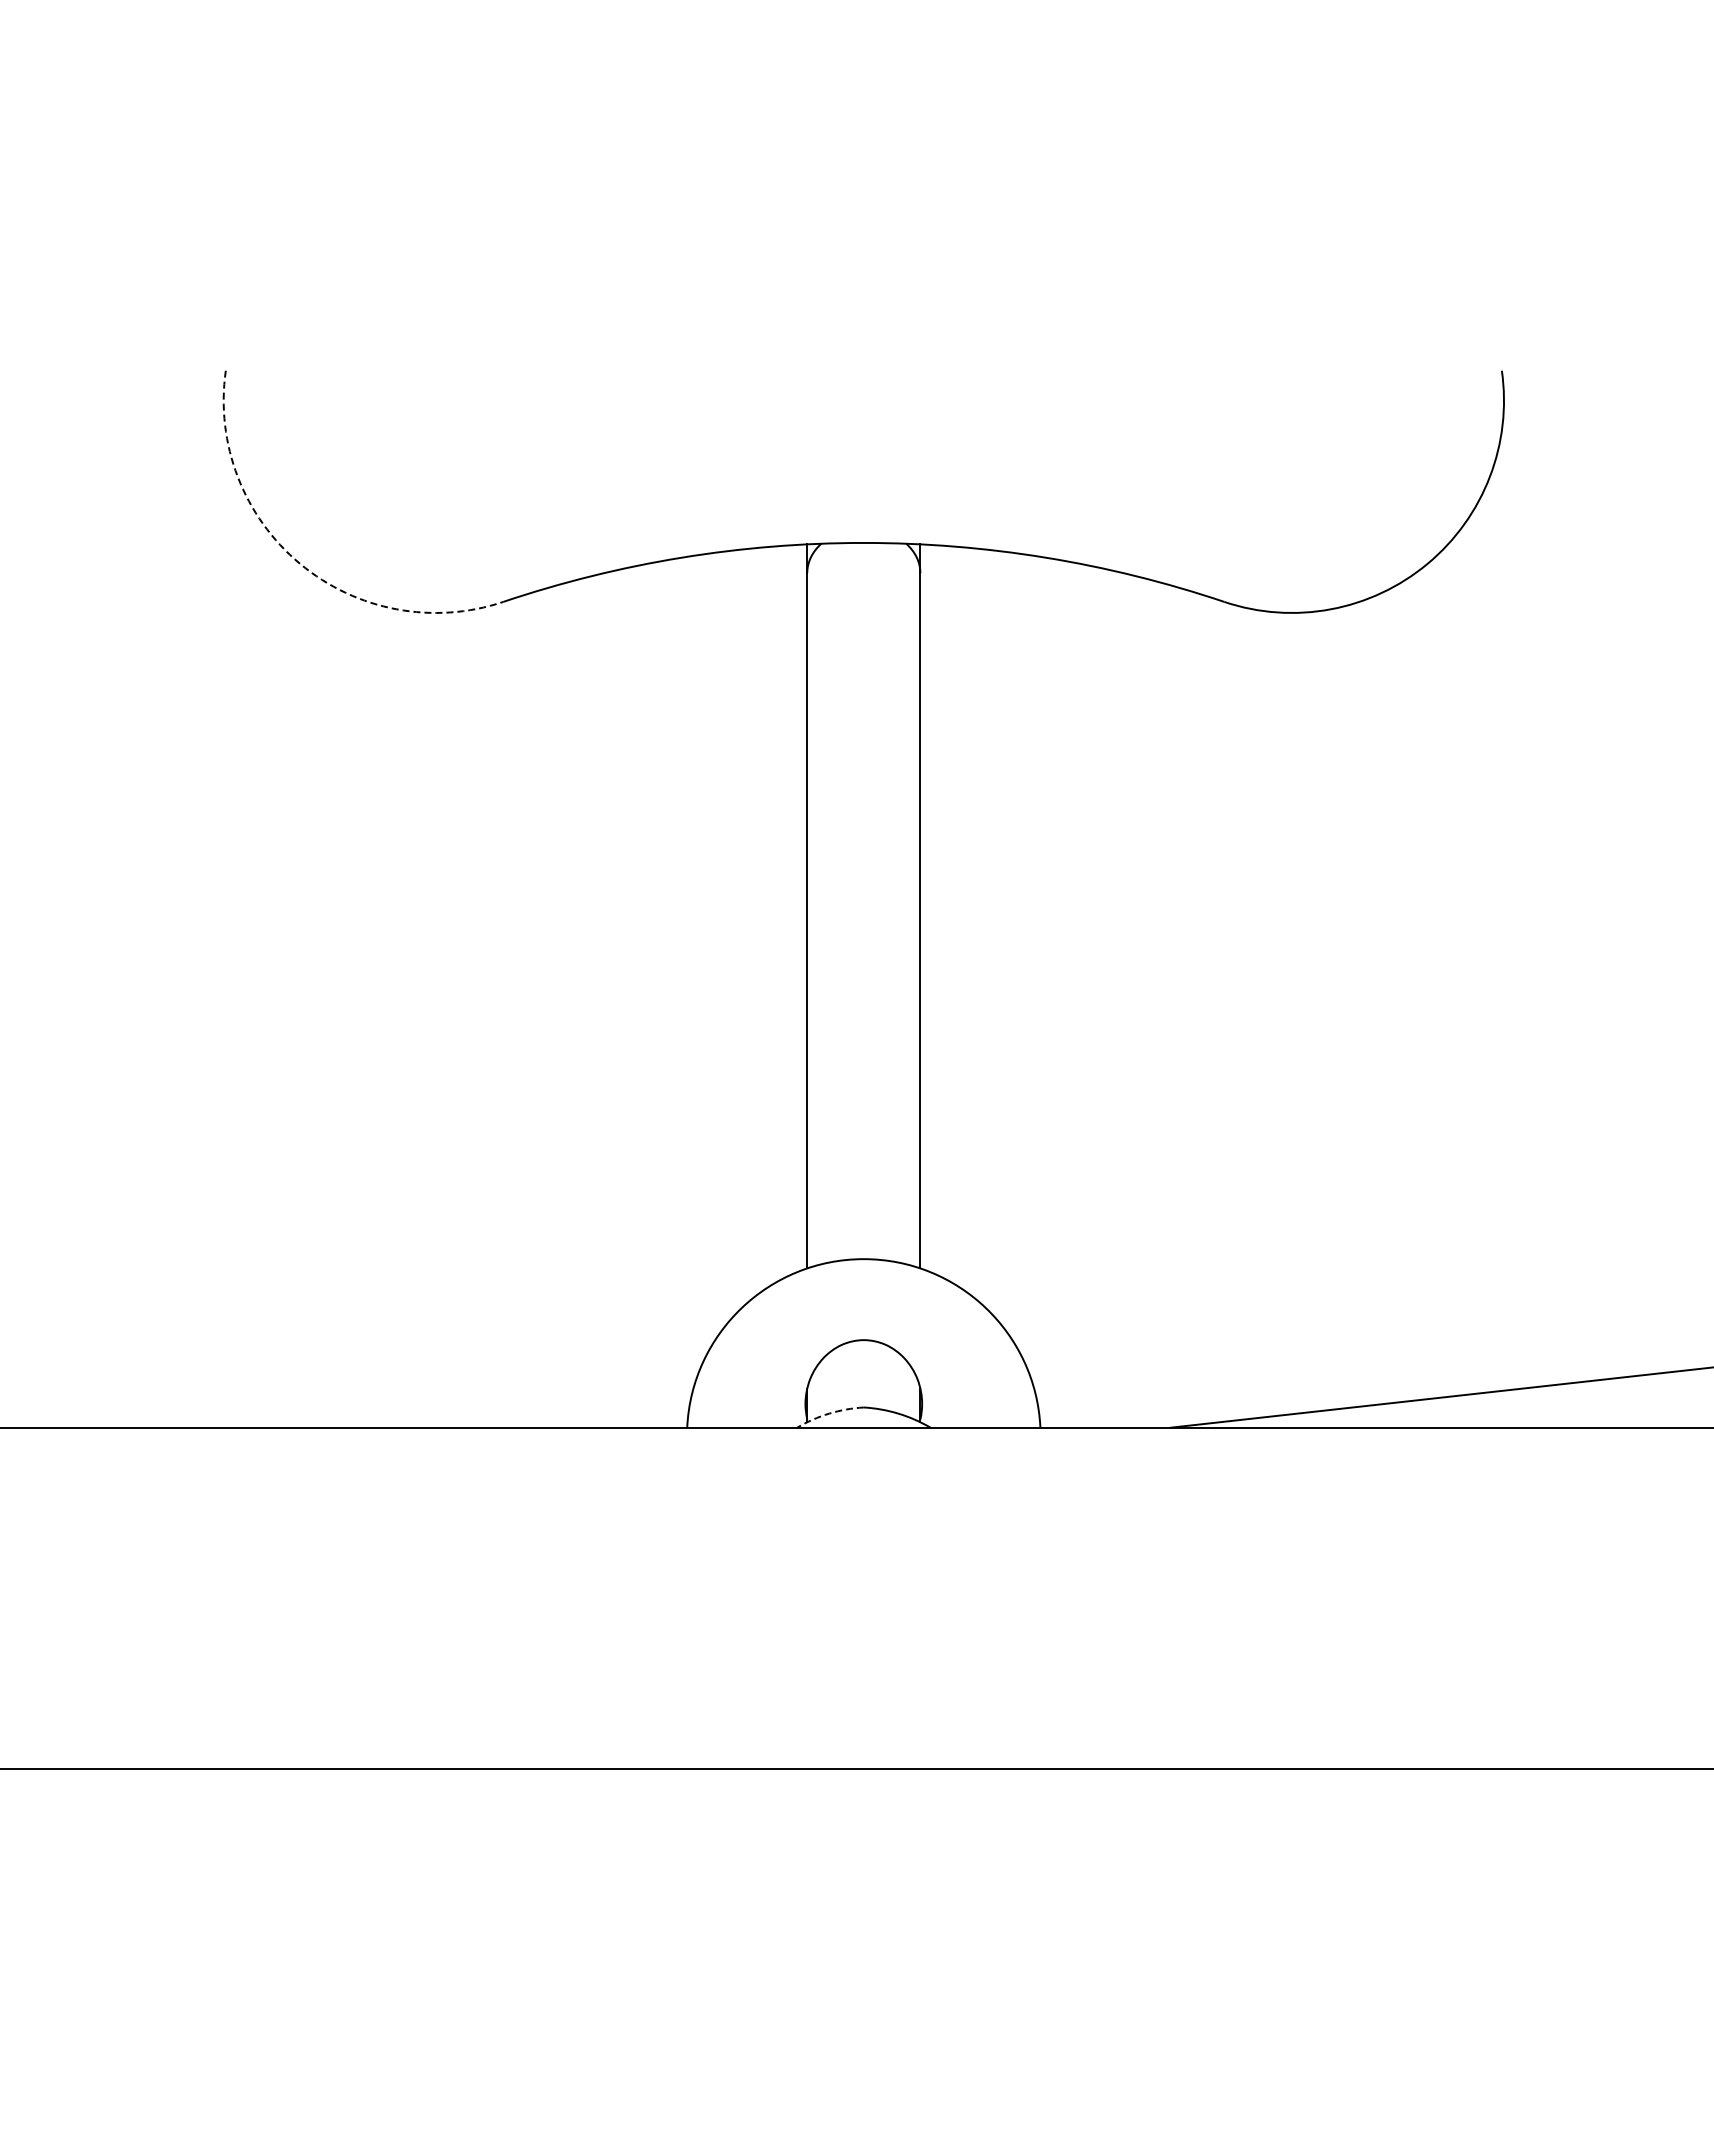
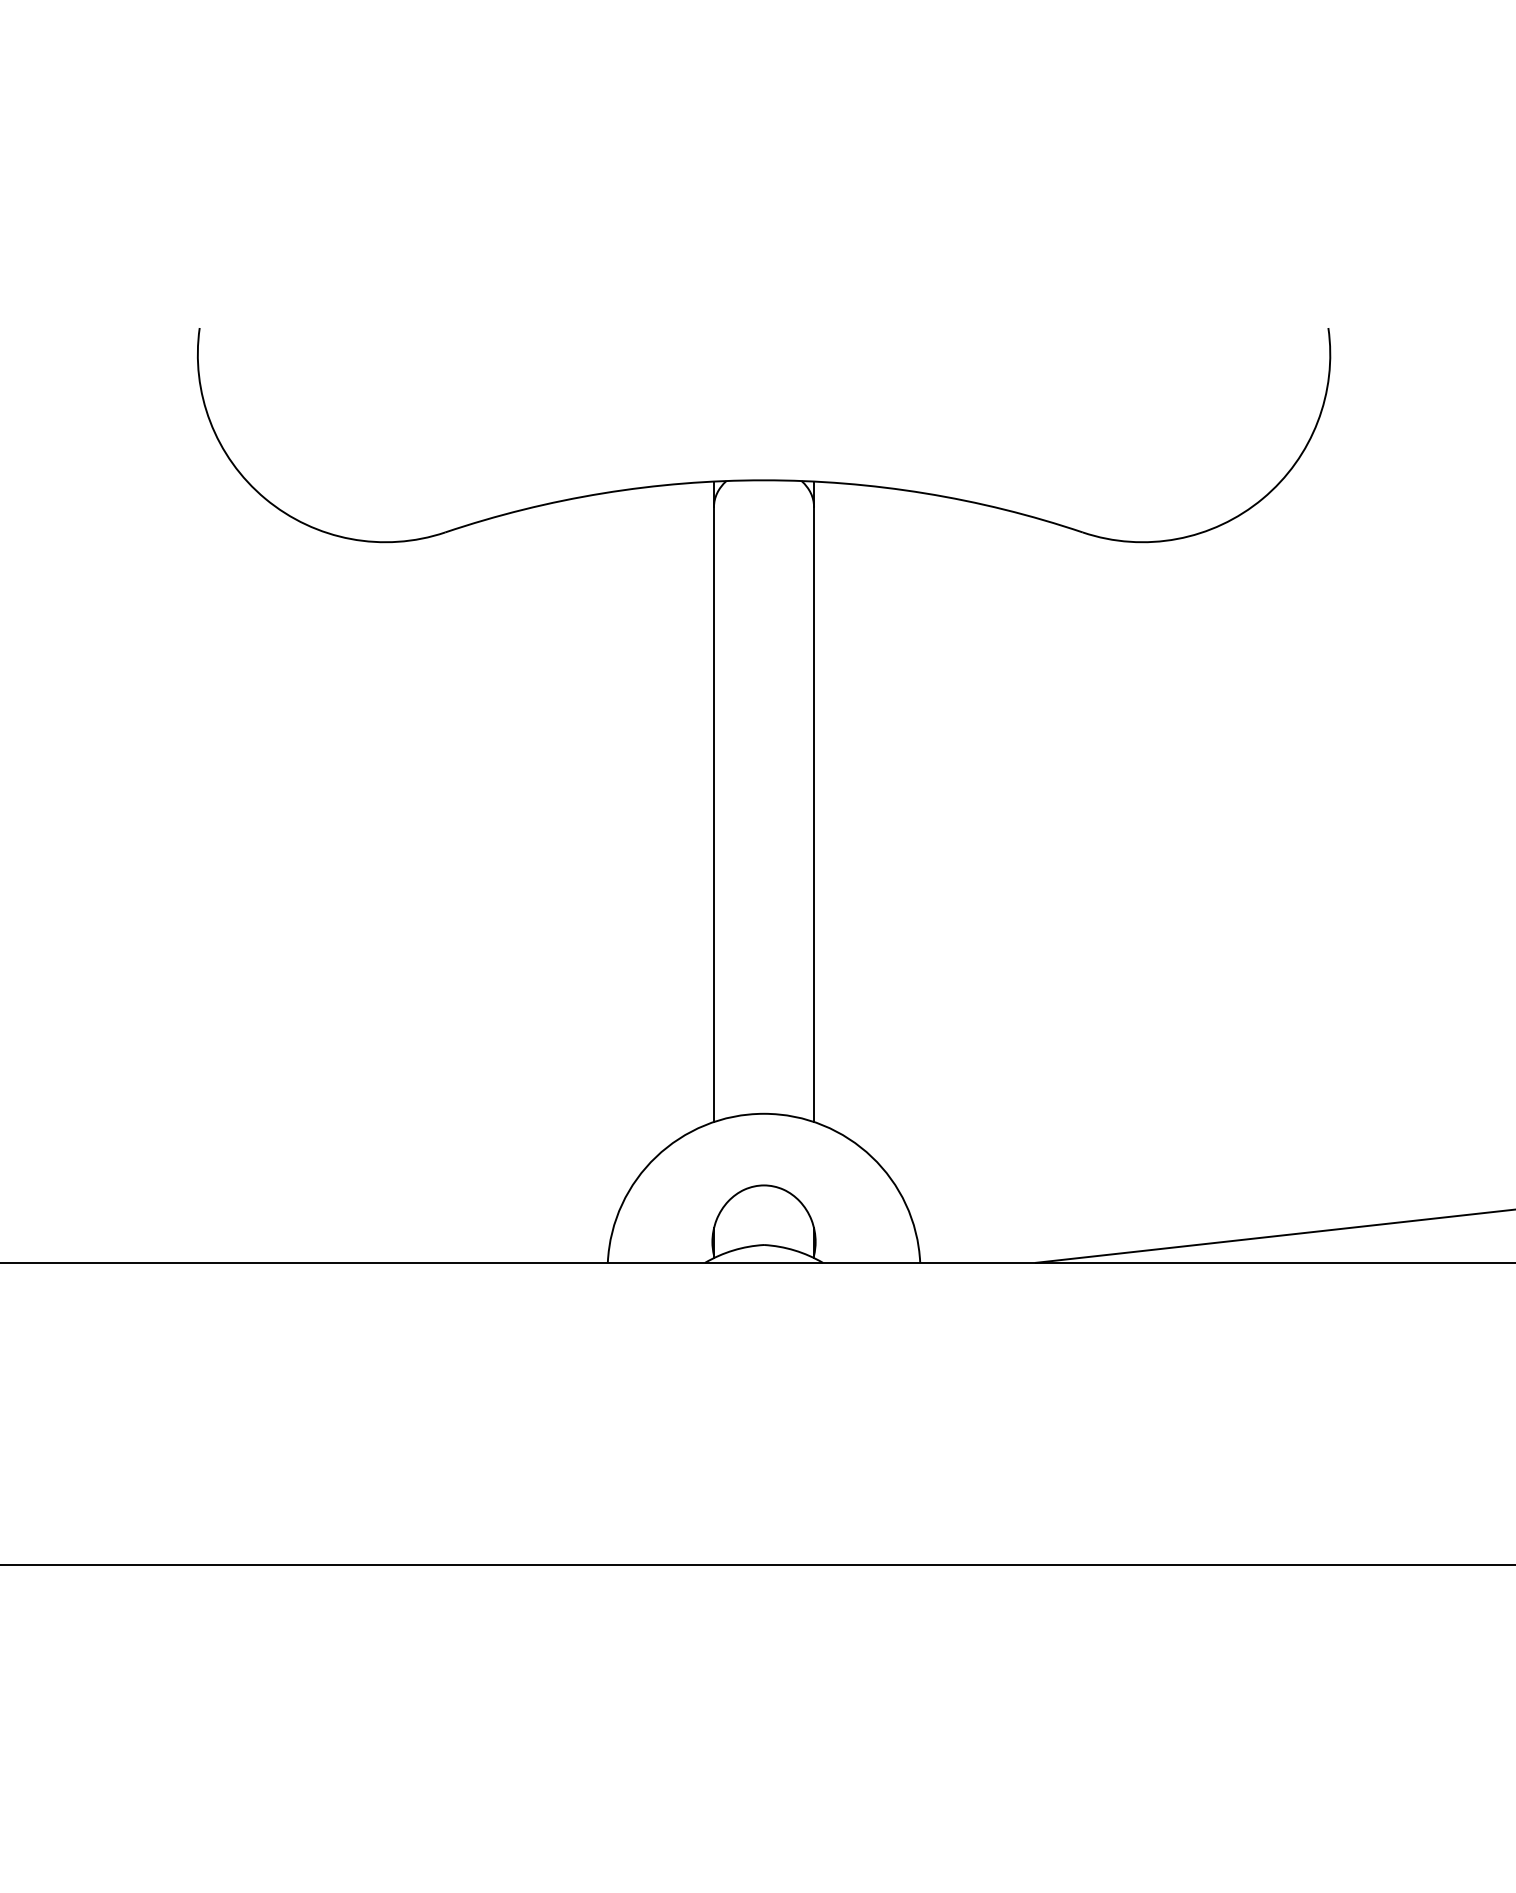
arc: (300, 563) -> (265, 498), dashed -> solid
arc: (829, 1413) -> (733, 1250), dashed -> solid

